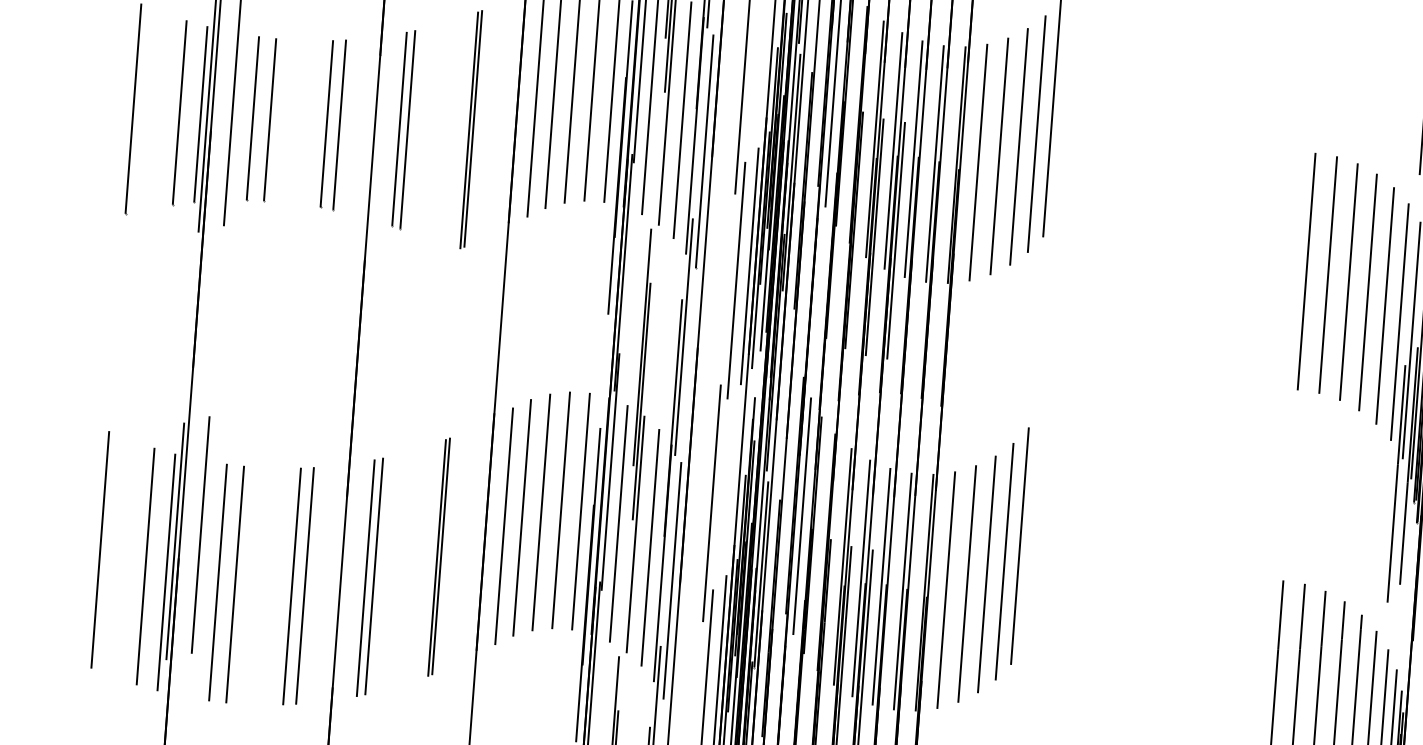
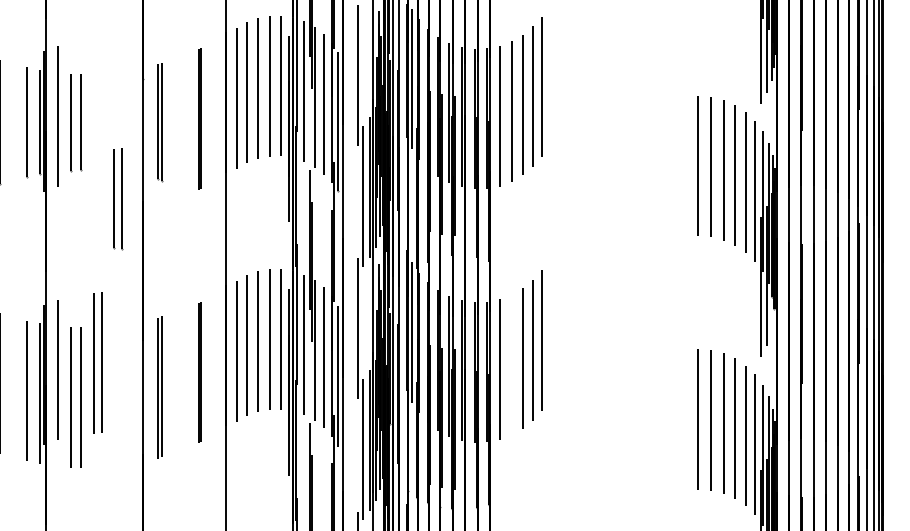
part: (333, 126) -> (118, 199), moved
line: (967, 583) -> (512, 364), removed
part: (297, 585) -> (97, 362), moved

